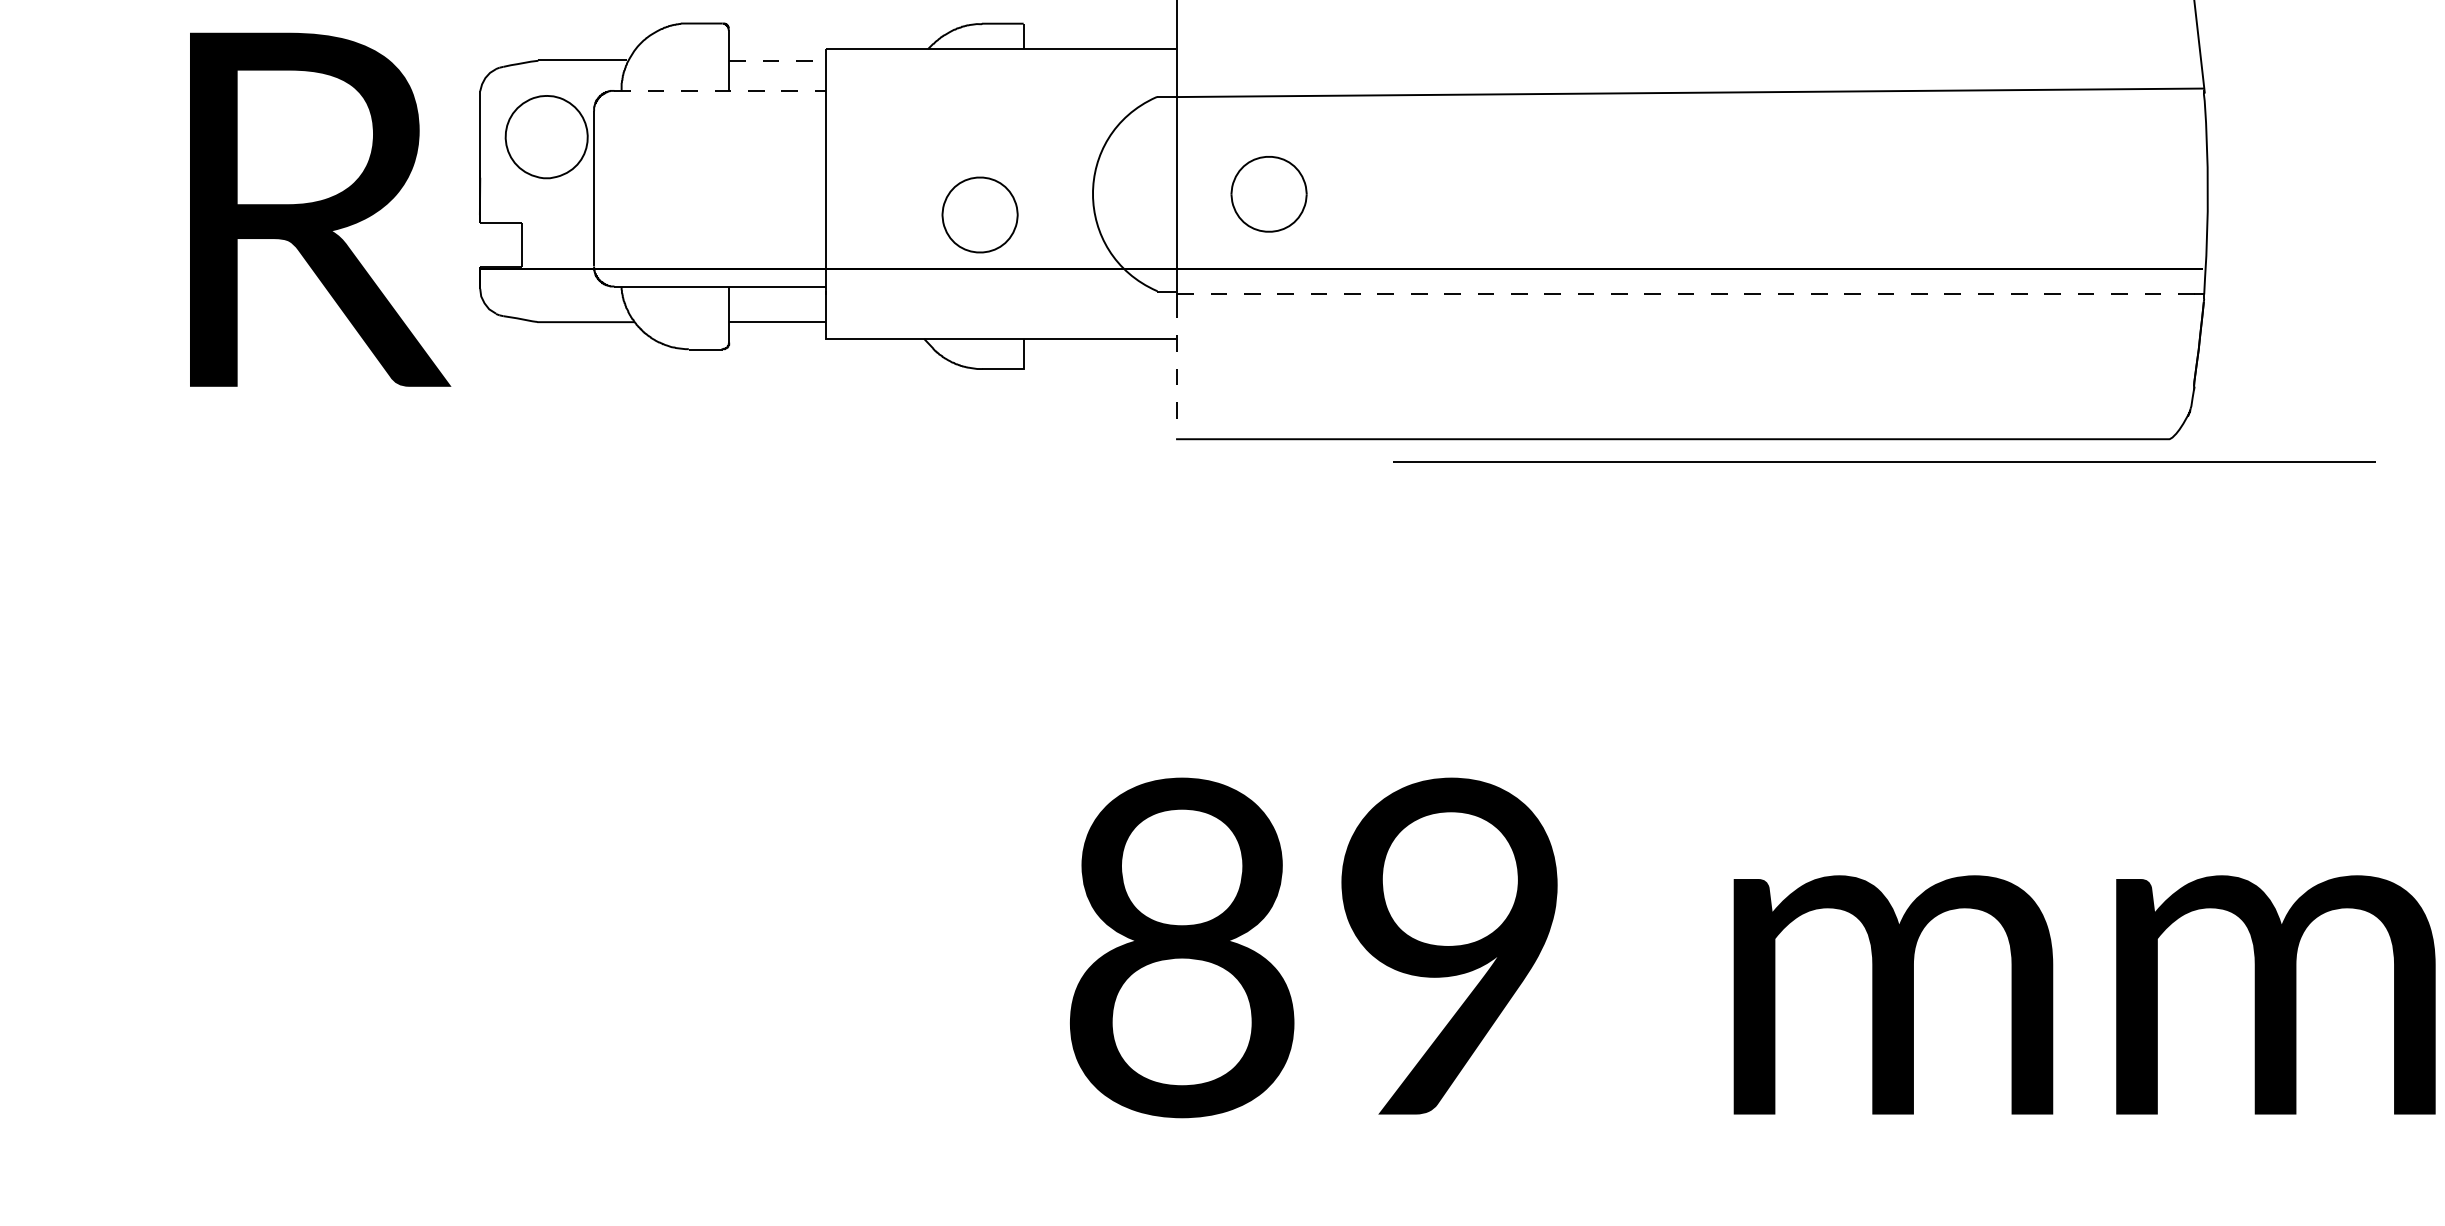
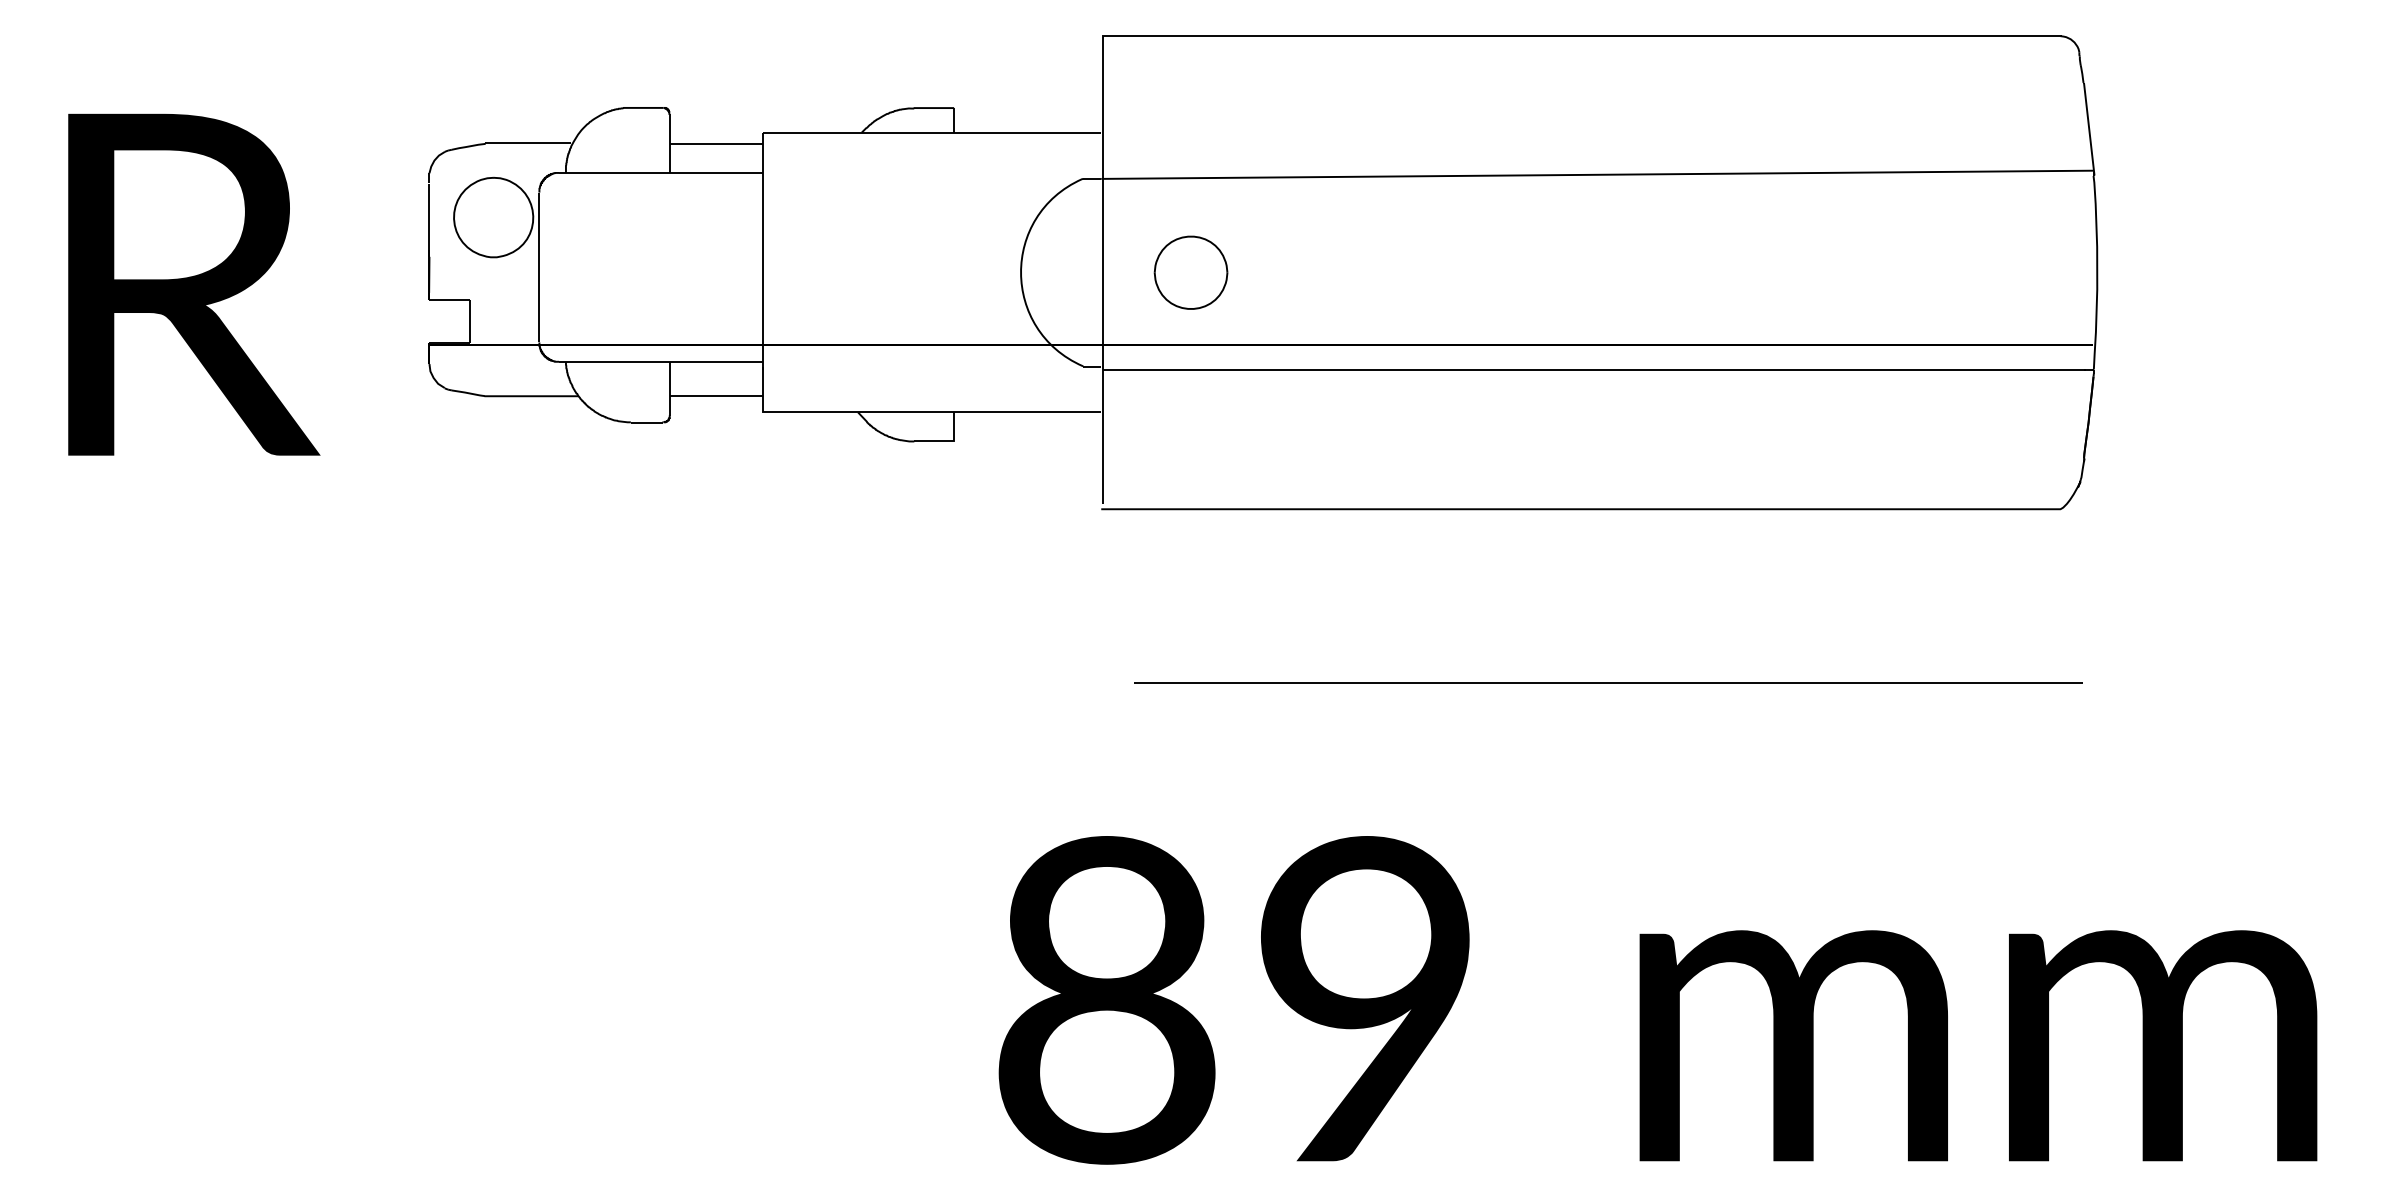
line: (777, 60) -> (716, 143), dashed -> solid
line: (720, 90) -> (661, 172), dashed -> solid
text: (320, 209) -> (194, 284), moved
part: (979, 214) -> (911, 292), removed
line: (1686, 294) -> (1594, 369), dashed -> solid
line: (1177, 368) -> (1102, 440), dashed -> solid
line: (1883, 461) -> (1608, 682), moved

